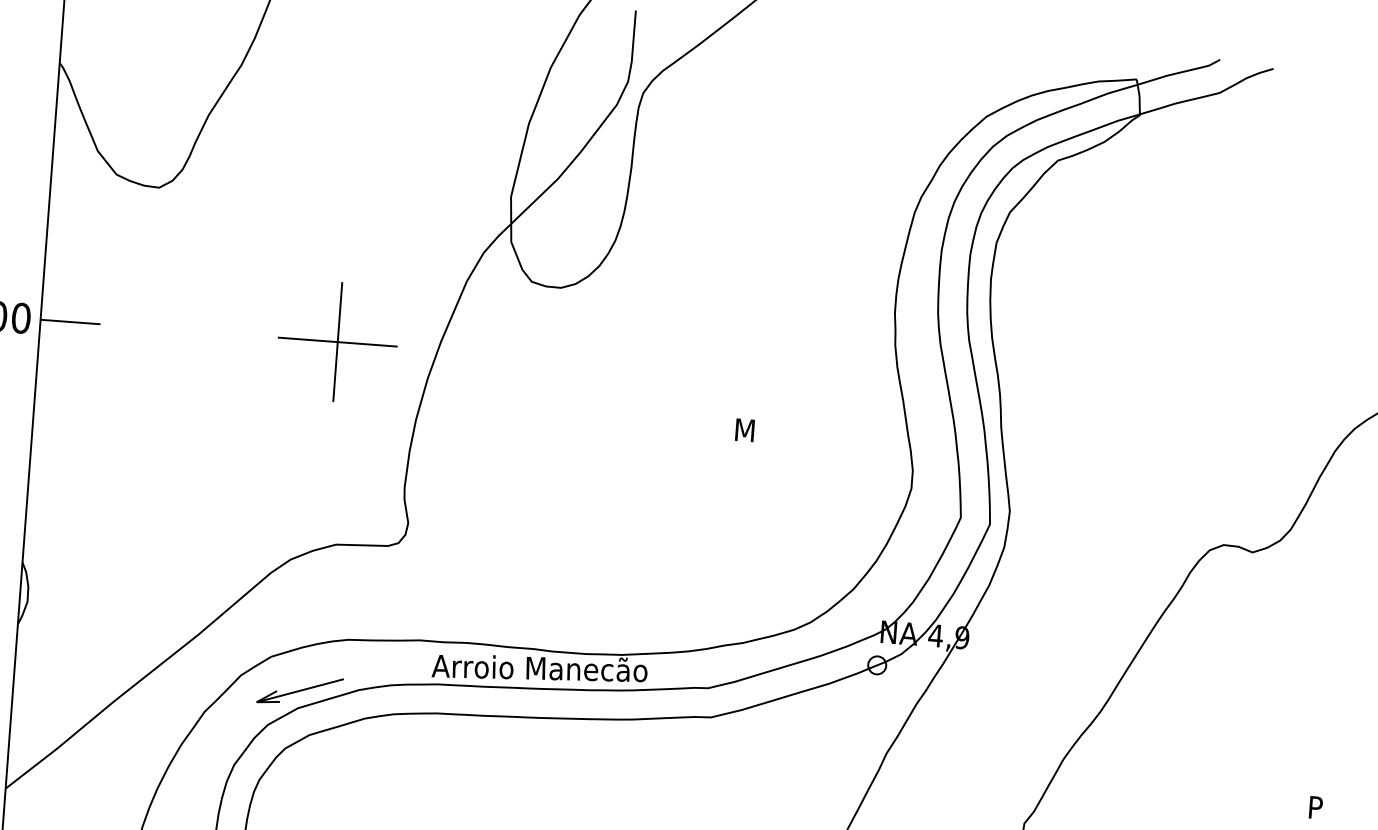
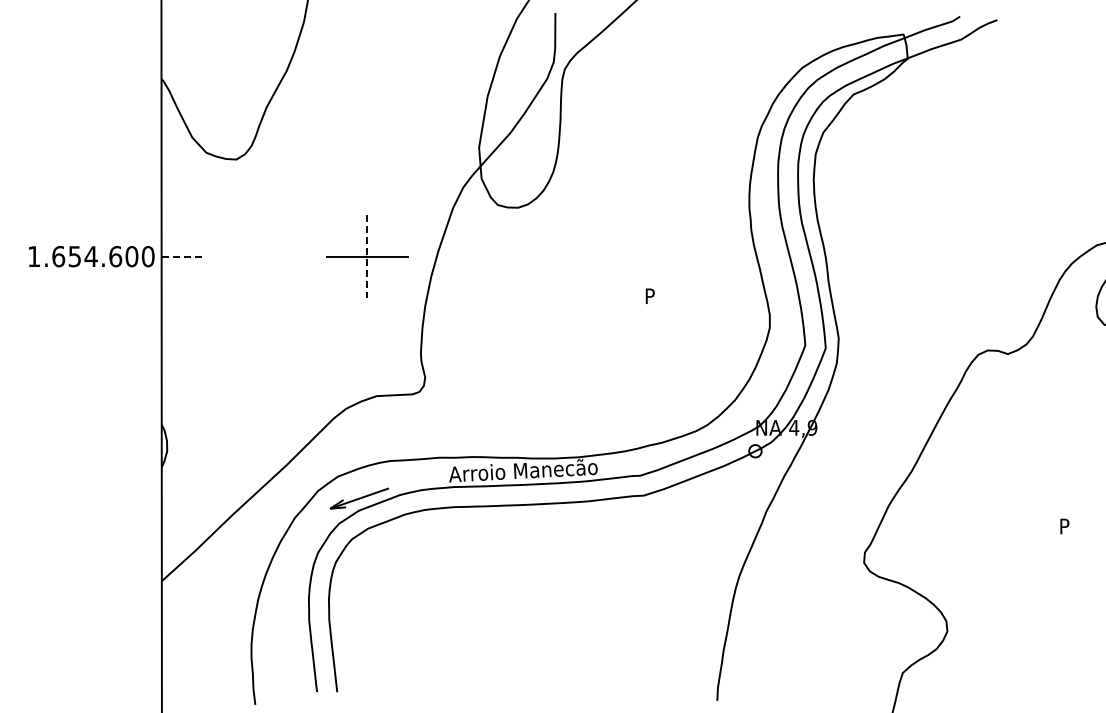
line: (70, 321) -> (182, 256), solid -> dashed
line: (338, 341) -> (367, 256), solid -> dashed
text: (745, 429) -> (652, 295), M -> P

